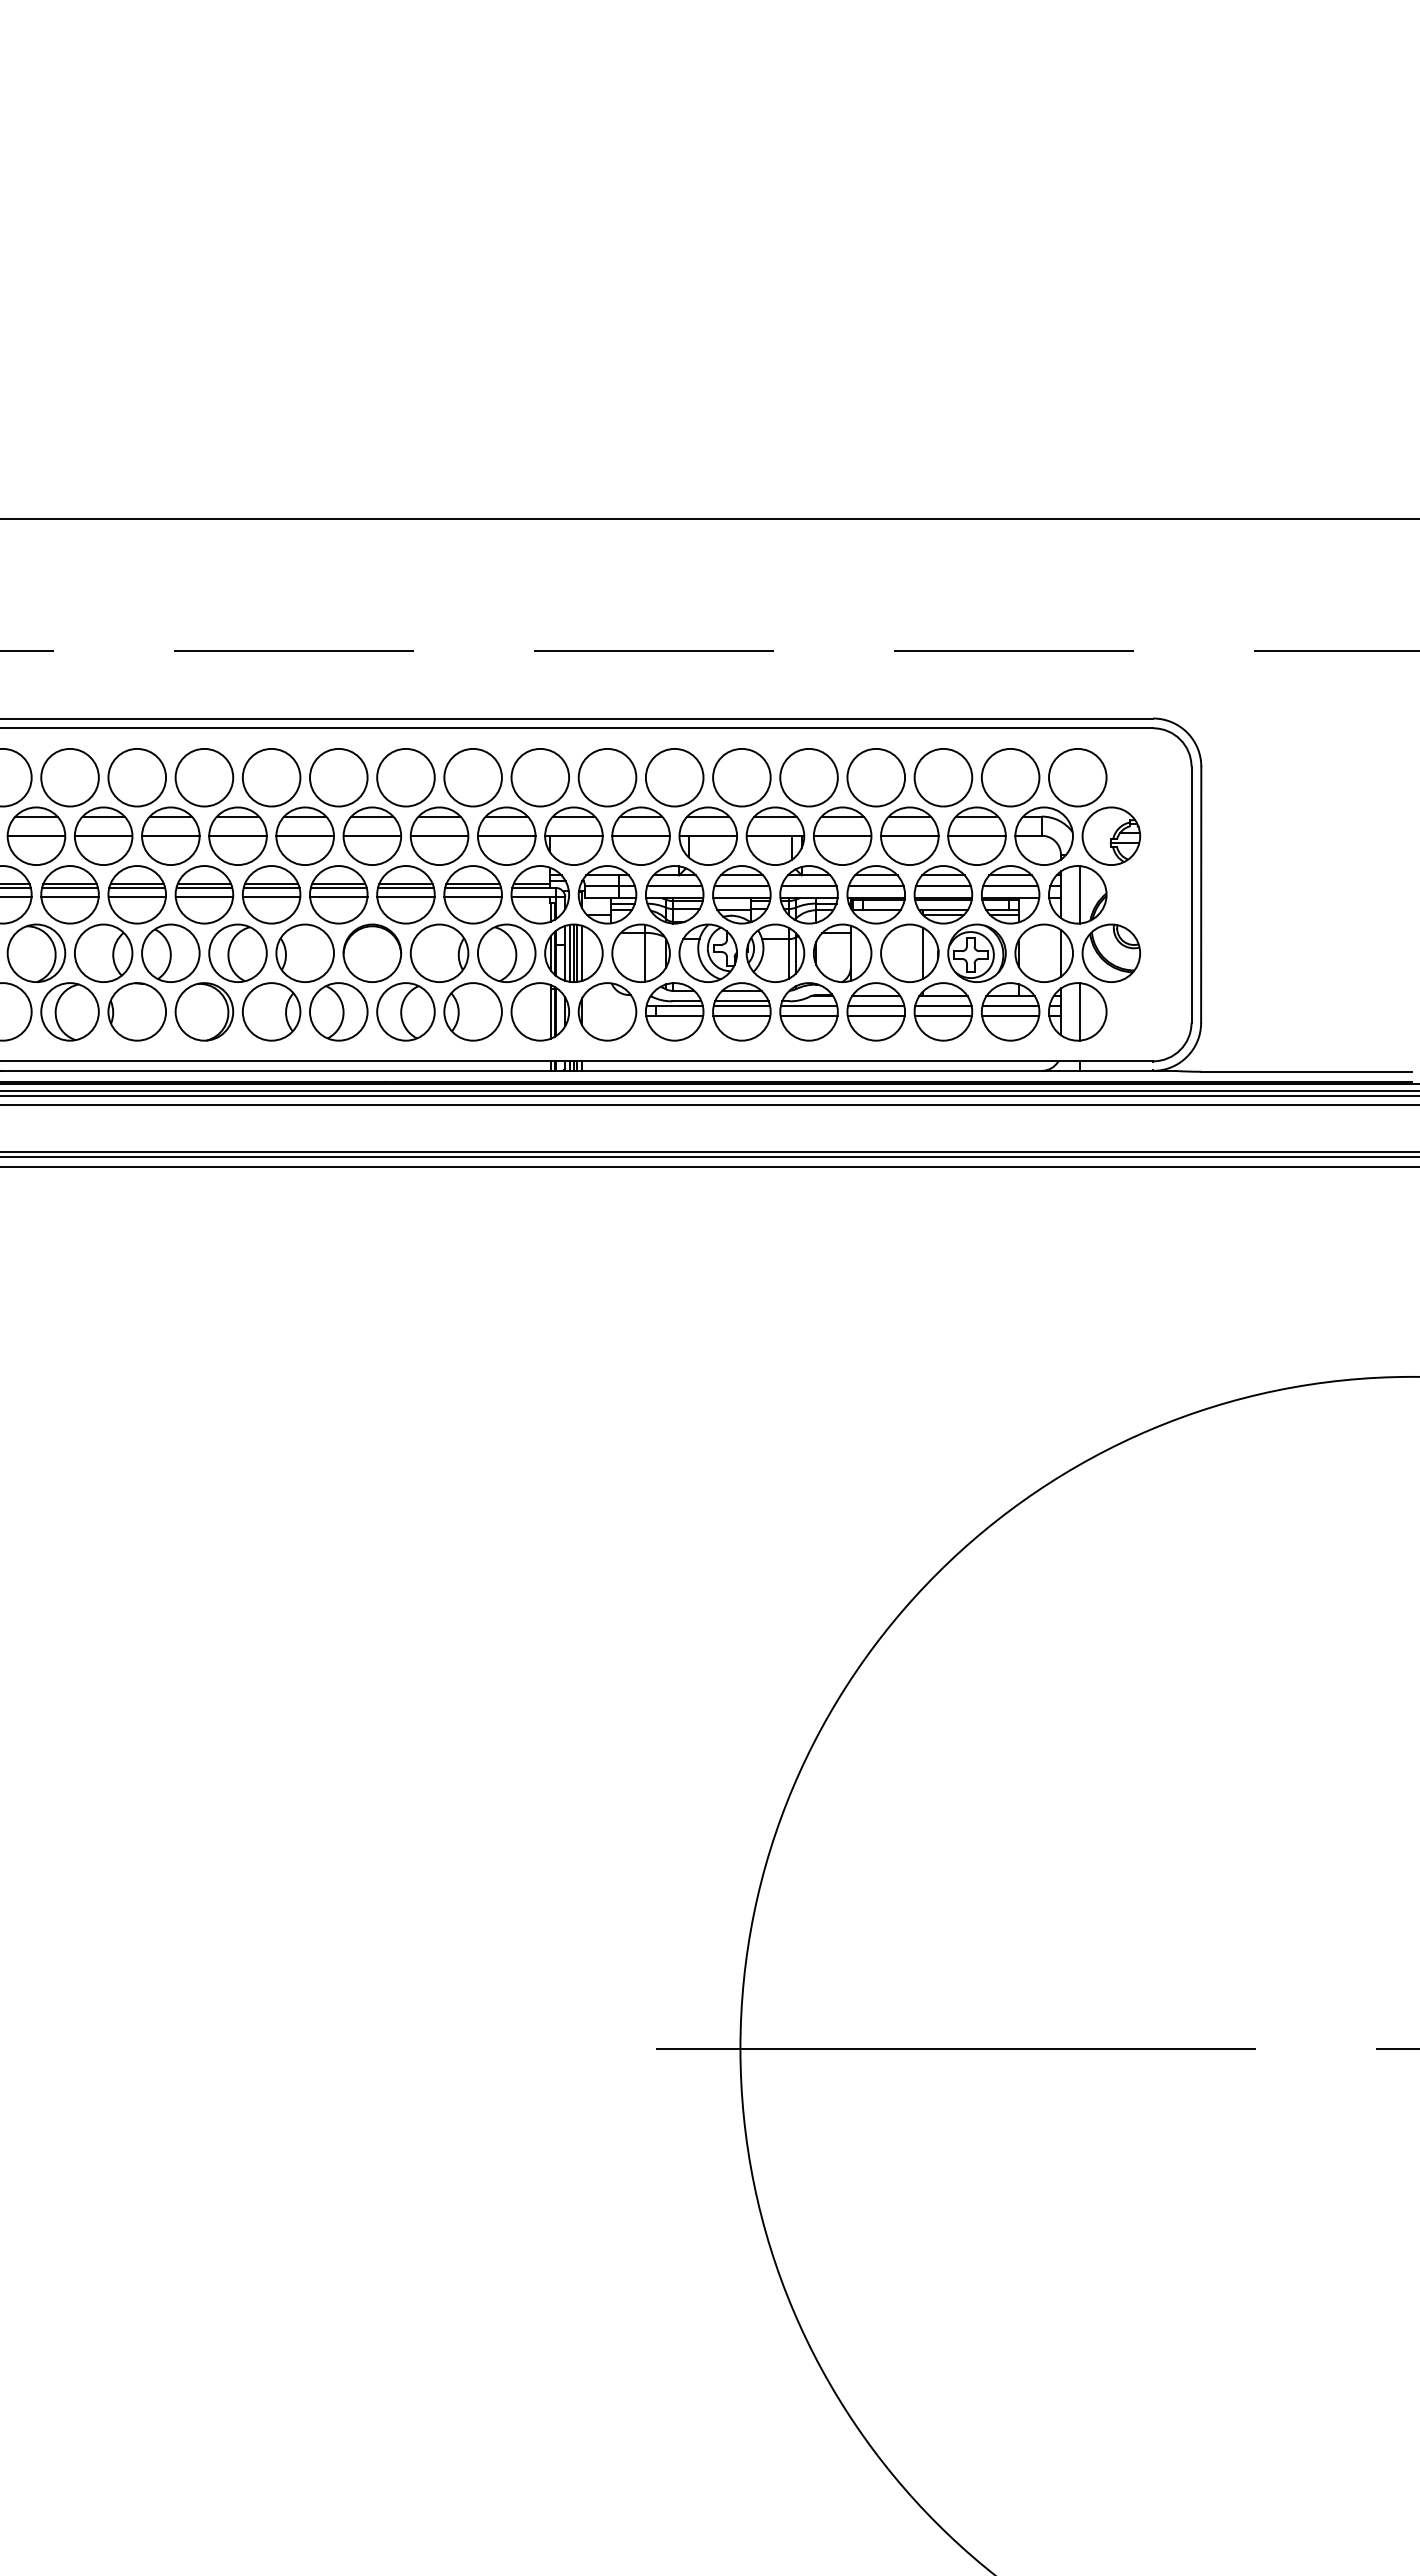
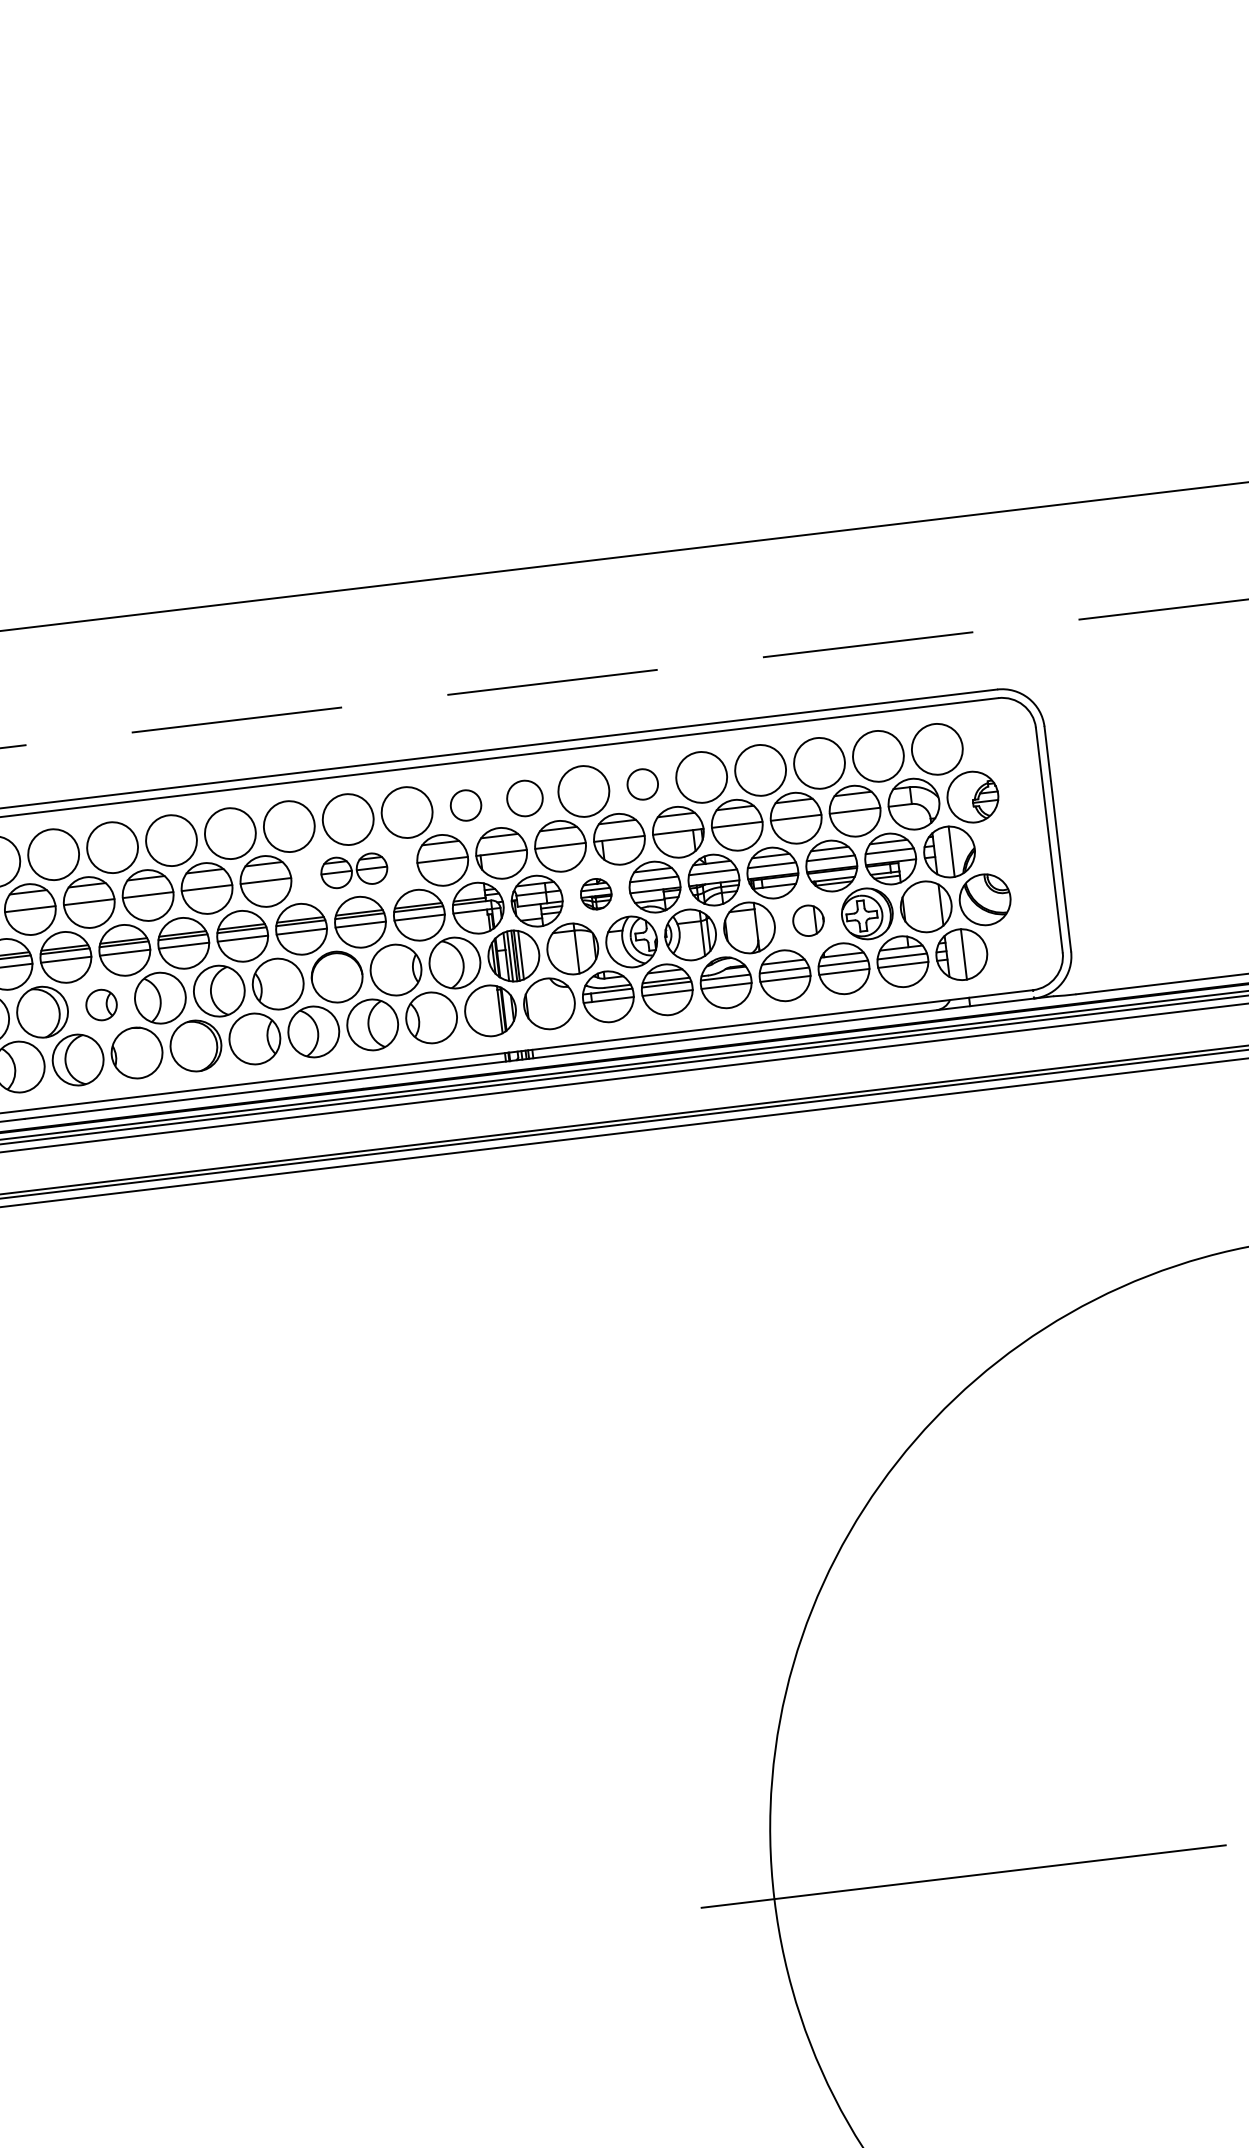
circle: (540, 777) -> (466, 805), size x0.6
circle: (607, 777) -> (524, 798), size x0.7
circle: (741, 777) -> (642, 784), size x0.6
part: (405, 835) -> (353, 870), size x0.6
part: (674, 894) -> (595, 893), size x0.6
part: (103, 952) -> (101, 1004), size x0.6
part: (909, 952) -> (808, 920), size x0.6

